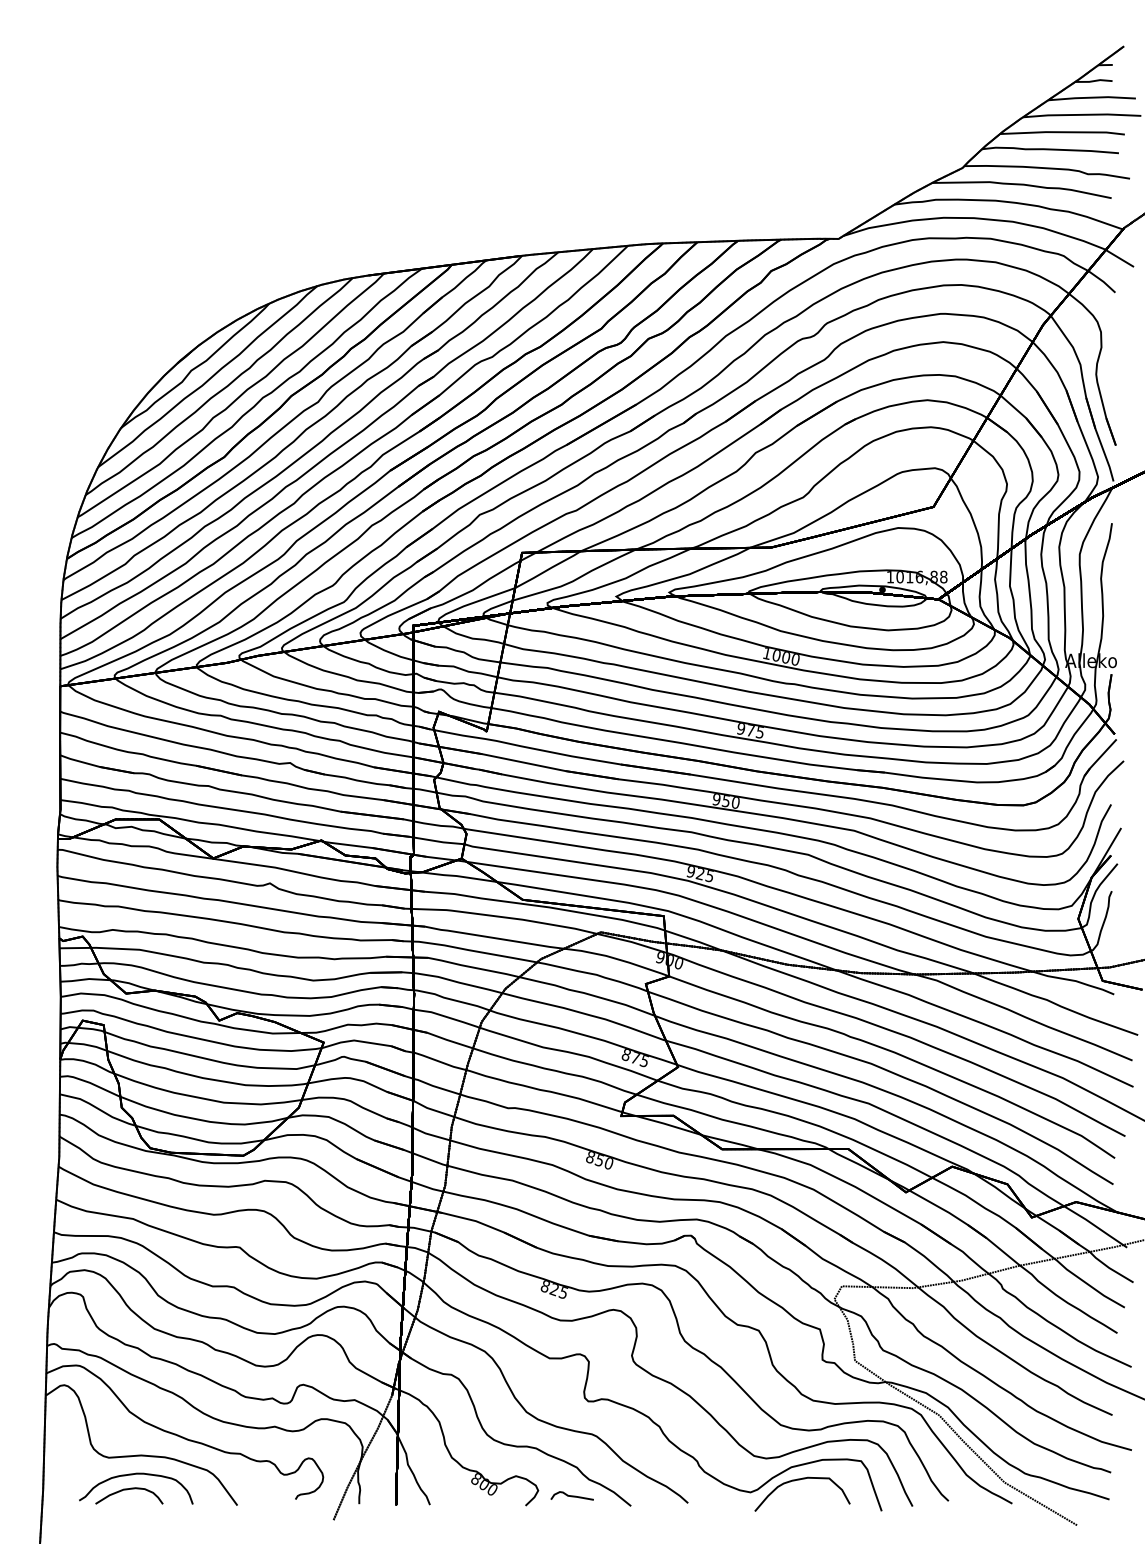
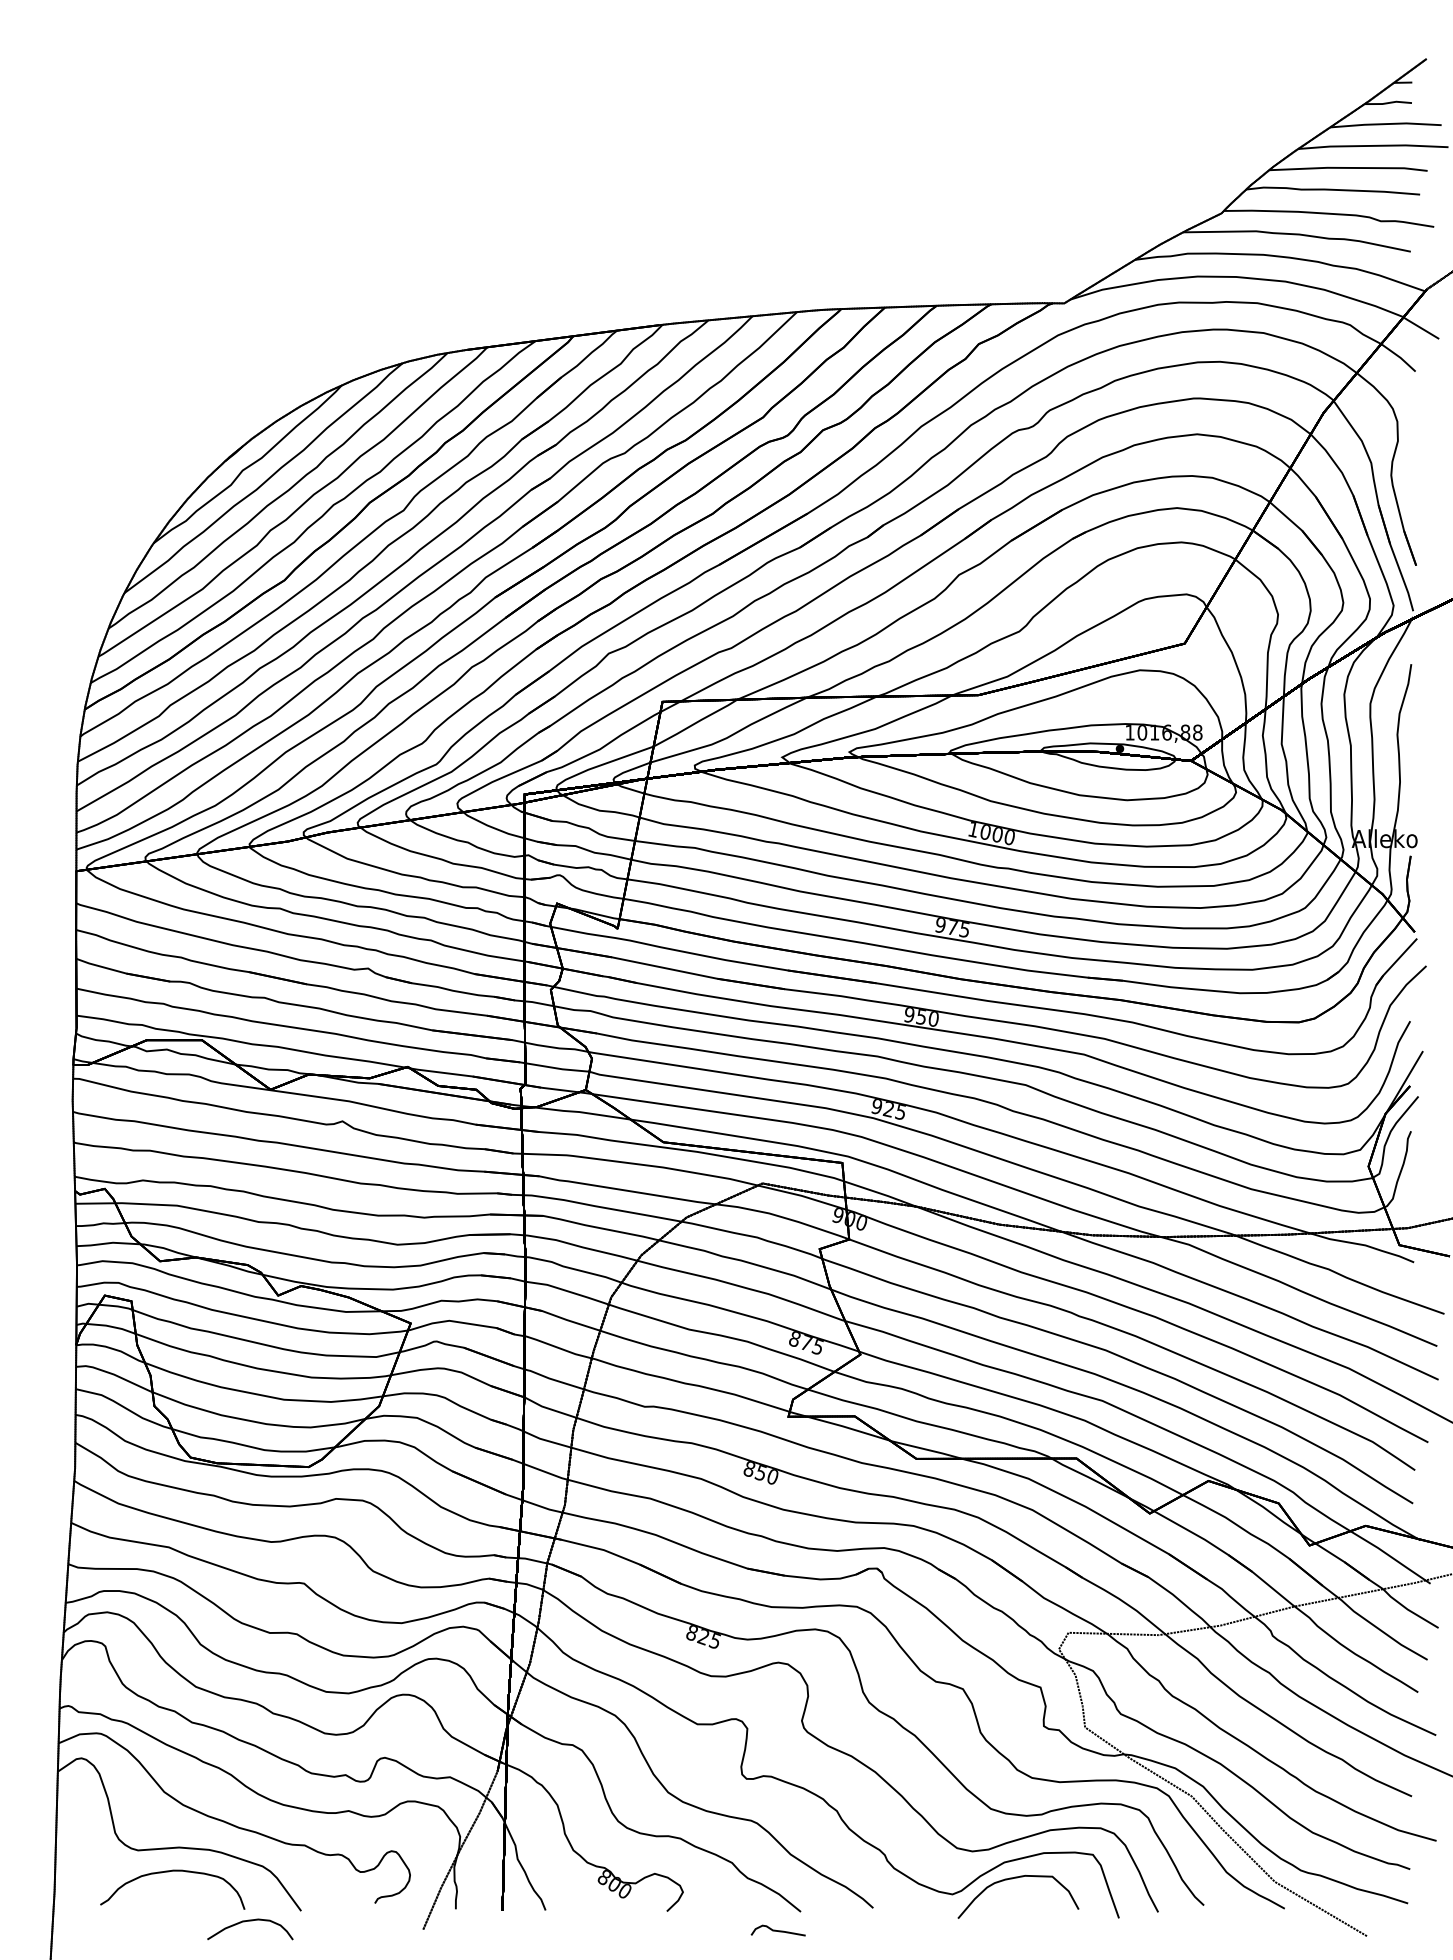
curve: (127, 1490) -> (247, 1922), moved
curve: (571, 1495) -> (777, 1930), moved

